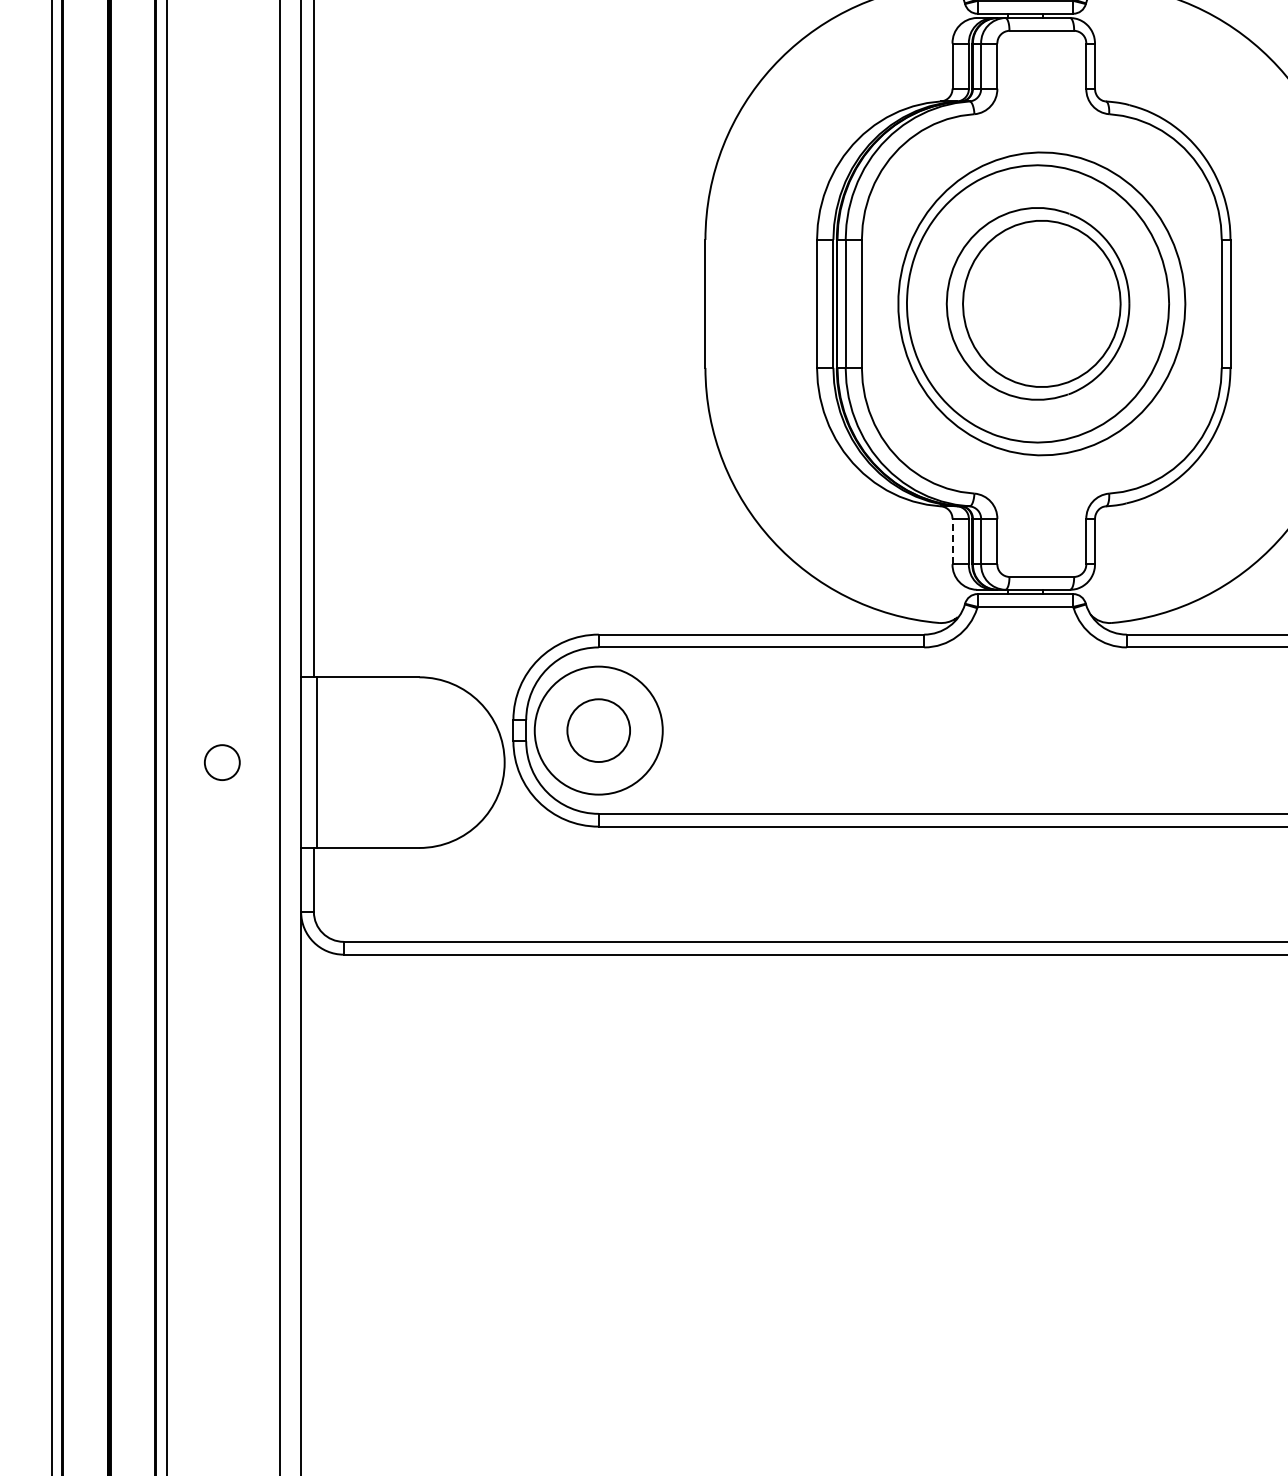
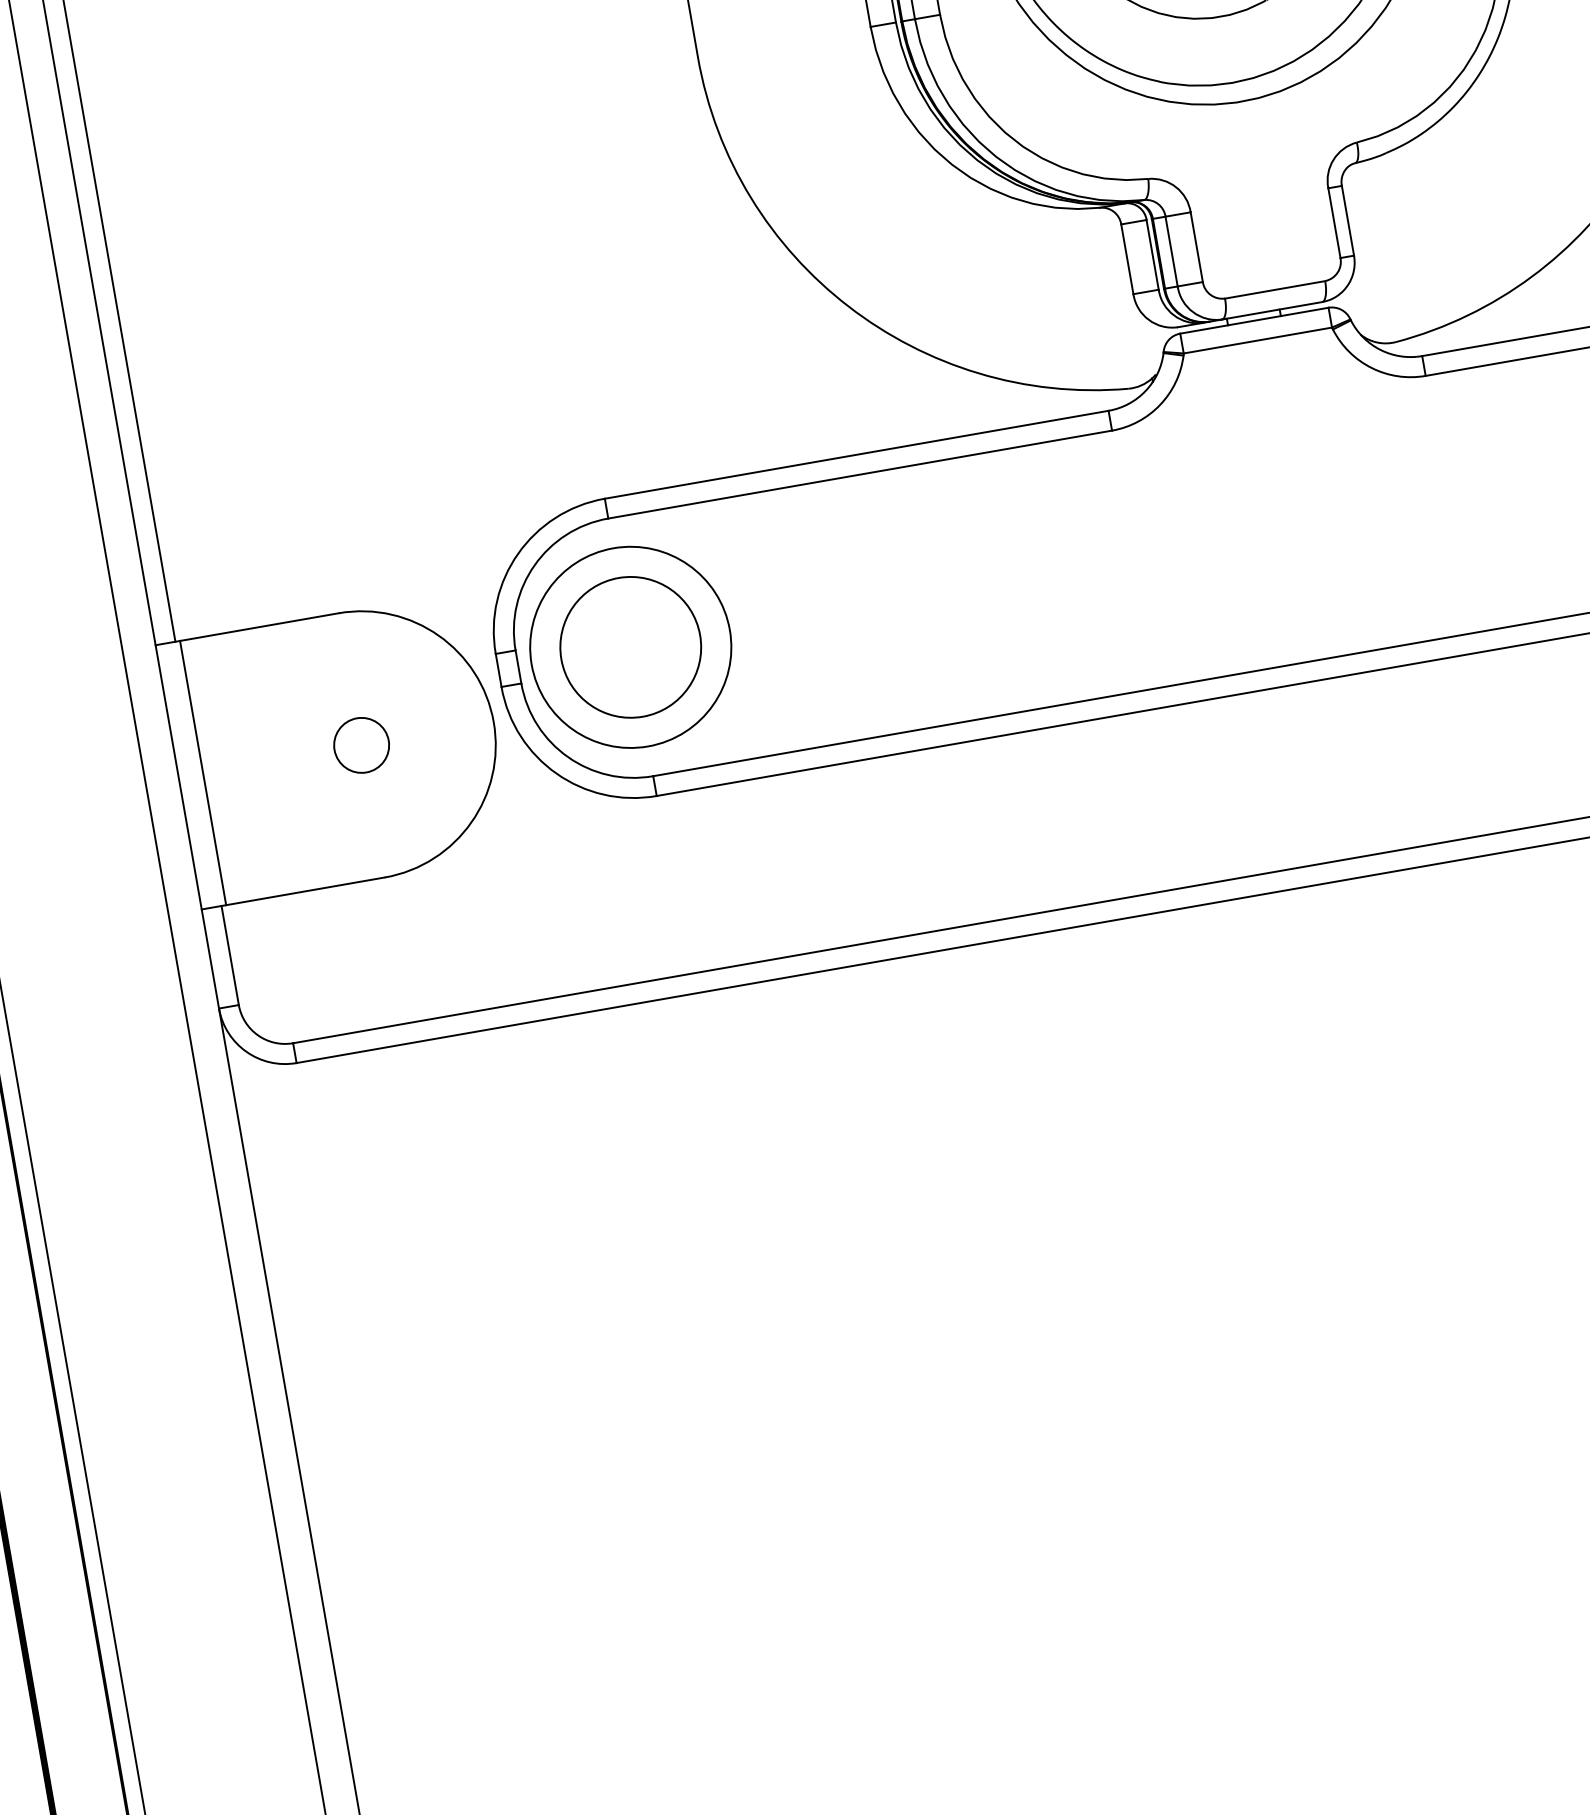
line: (952, 541) -> (1127, 259), dashed -> solid
circle: (598, 730) -> (630, 647), size x1.43
circle: (222, 762) -> (361, 745), moved

